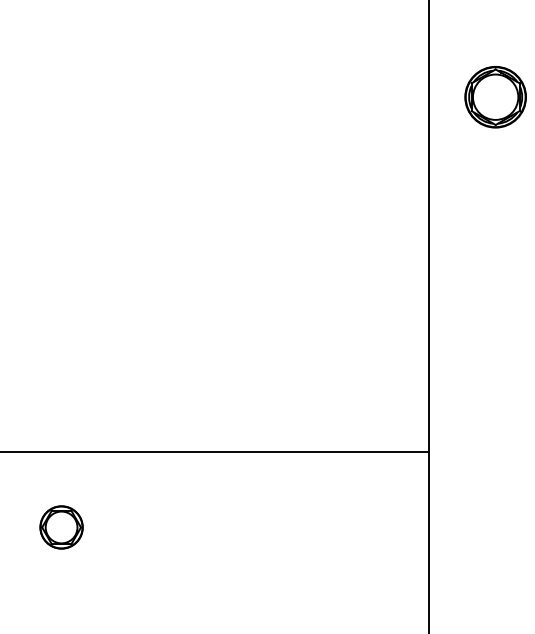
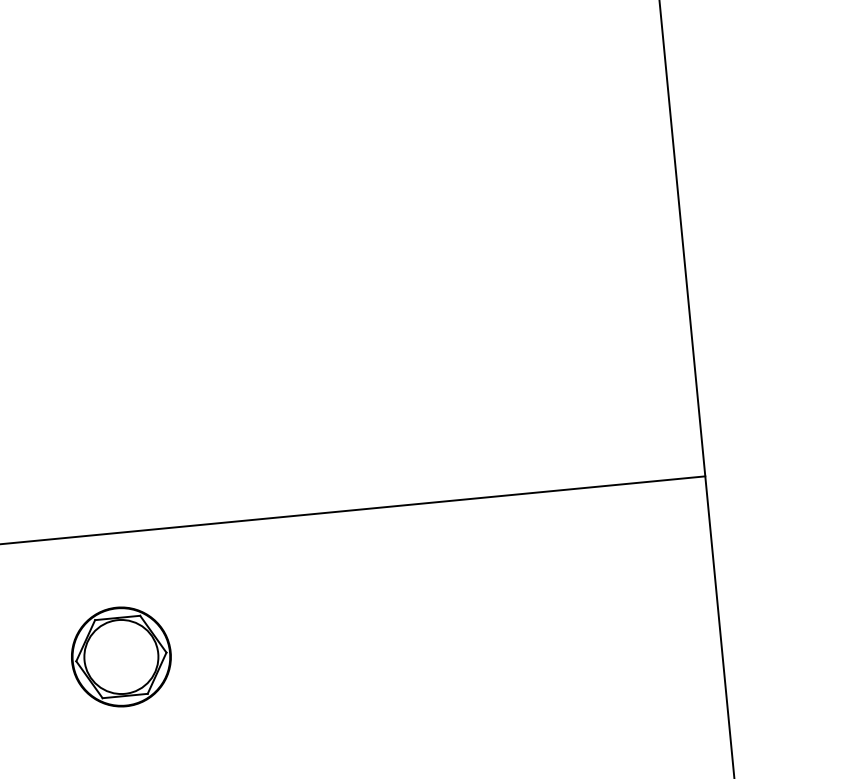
part: (61, 527) -> (121, 657), size x1.43

